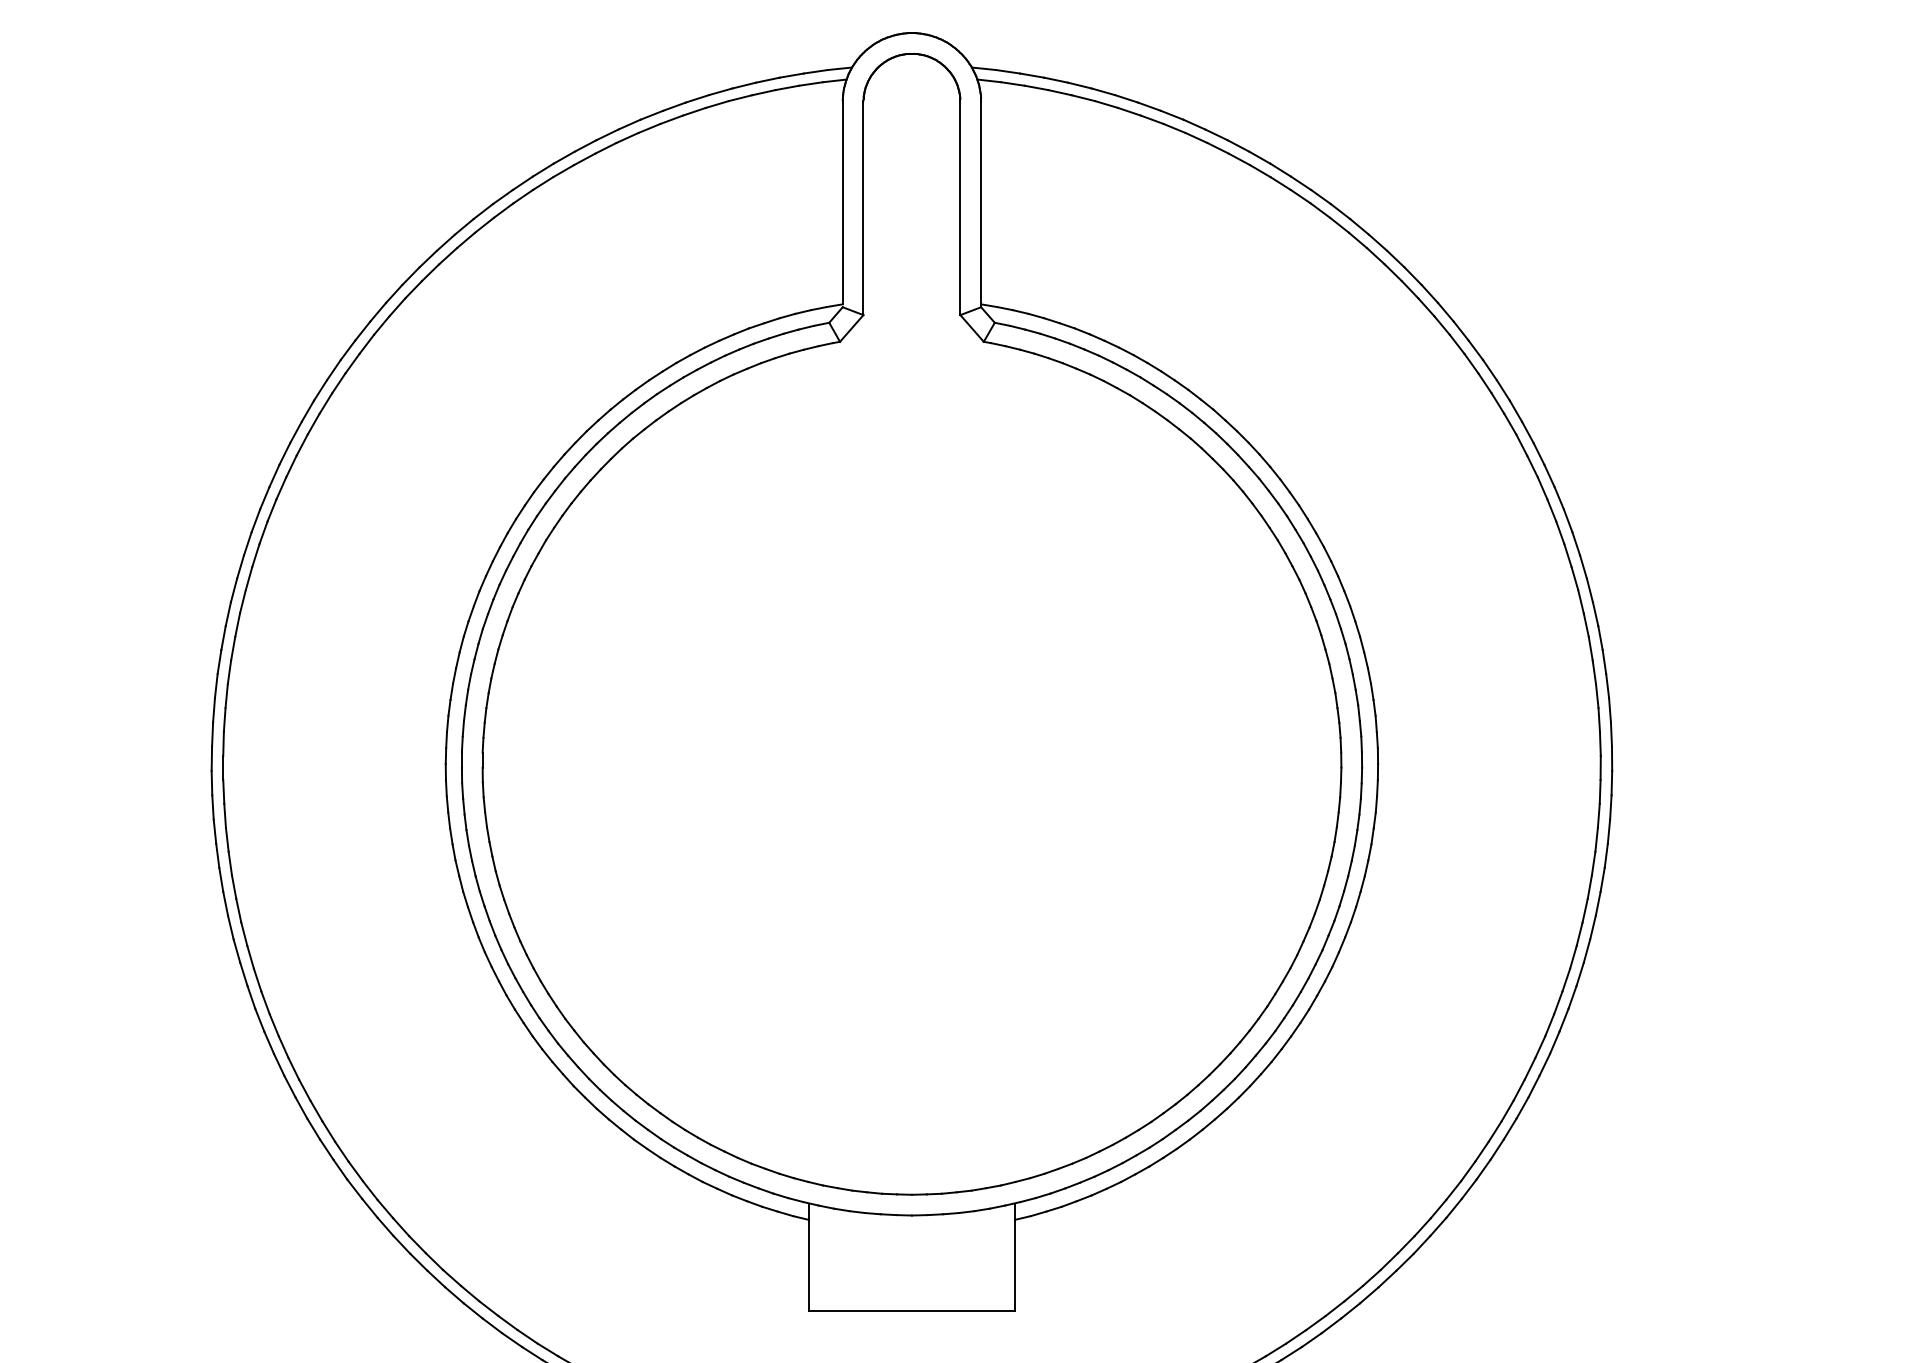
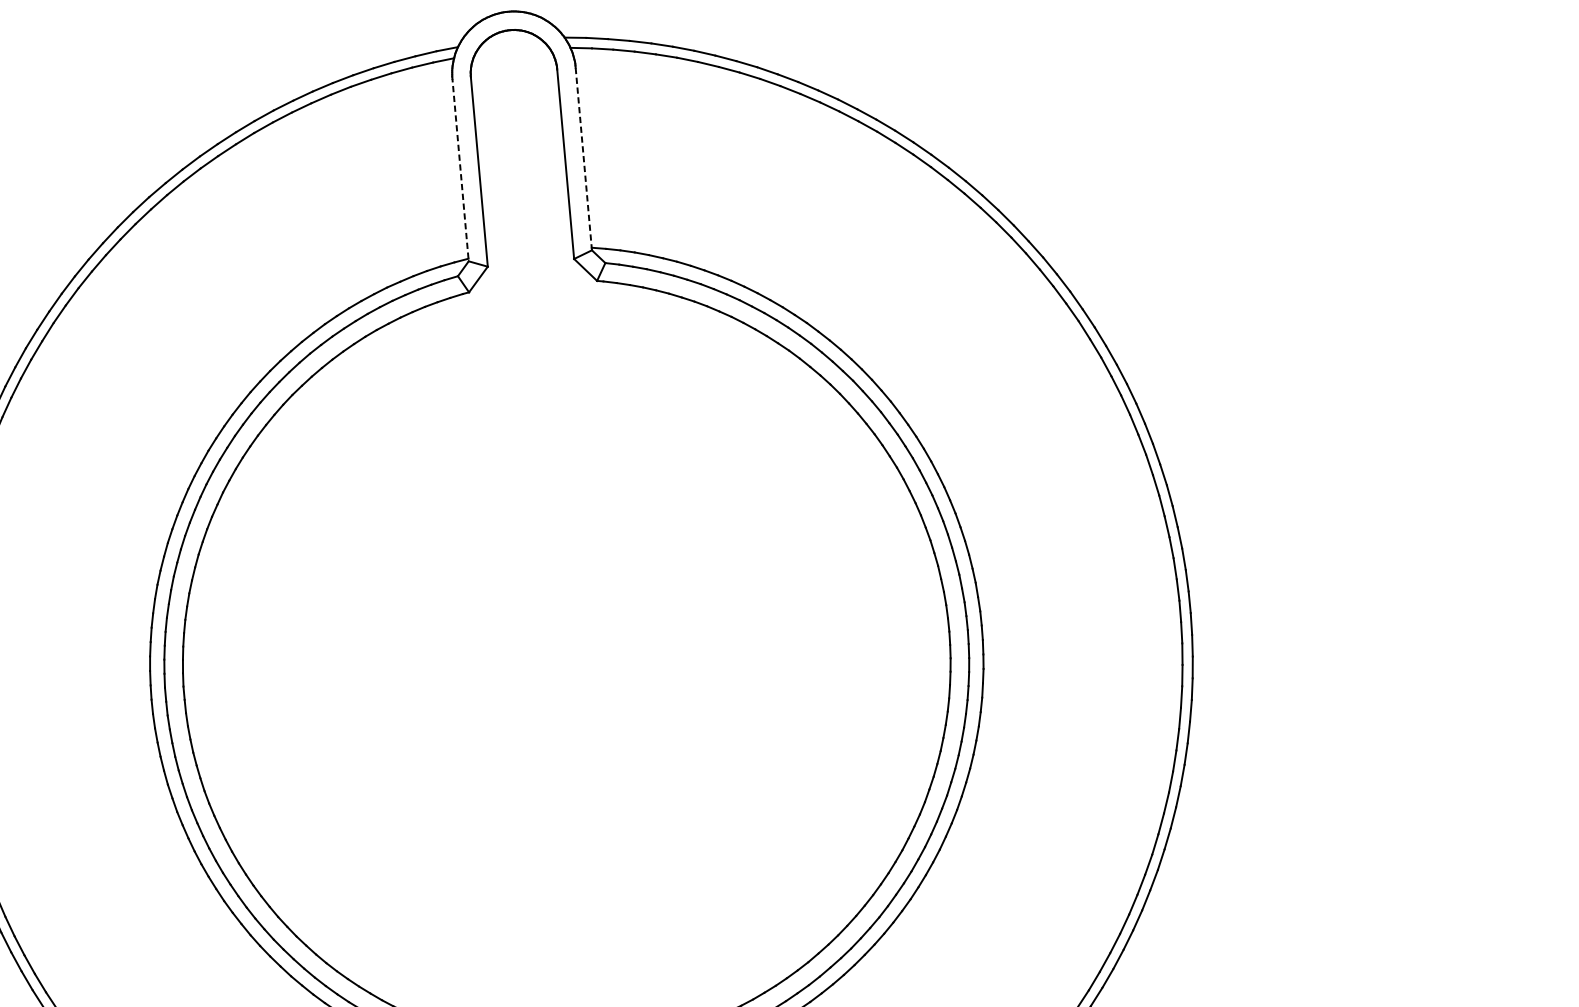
line: (842, 203) -> (460, 168), solid -> dashed
line: (981, 205) -> (584, 159), solid -> dashed

